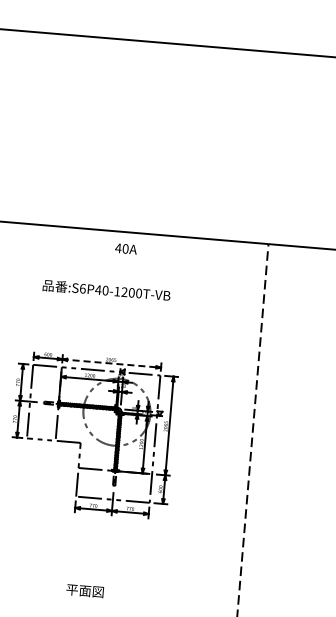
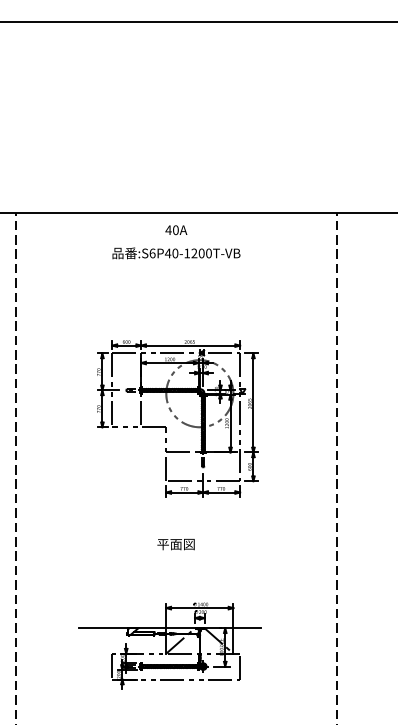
text: (126, 249) -> (176, 230), moved
text: (106, 290) -> (176, 253), moved
line: (111, 363) -> (190, 345), dashed -> solid
text: (84, 590) -> (175, 544), moved

